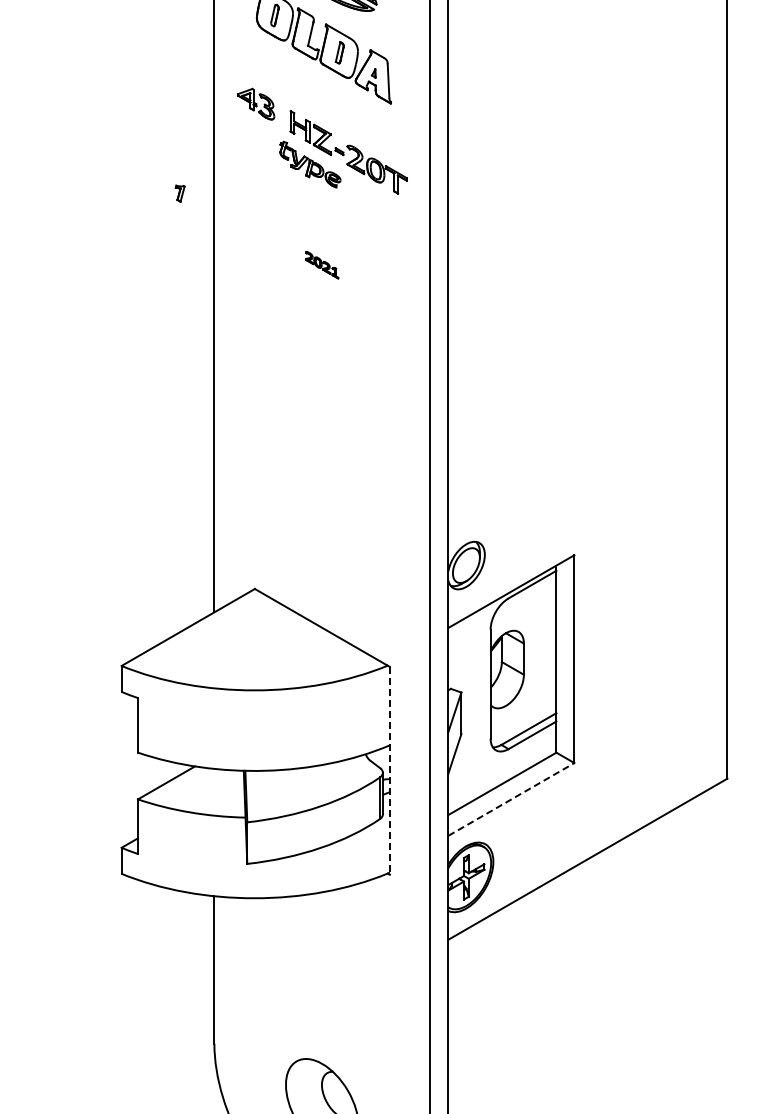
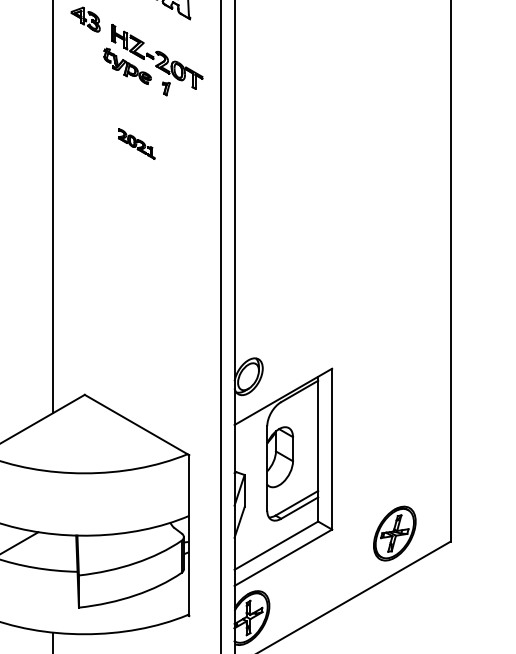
part: (179, 193) -> (165, 88), moved
part: (322, 265) -> (137, 144), size x1.43
part: (655, 767) -> (394, 533), added
line: (389, 770) -> (188, 535), dashed -> solid
line: (511, 799) -> (283, 557), dashed -> solid

